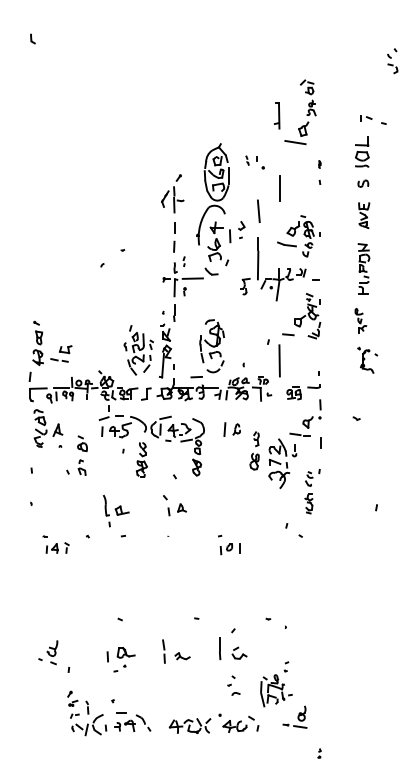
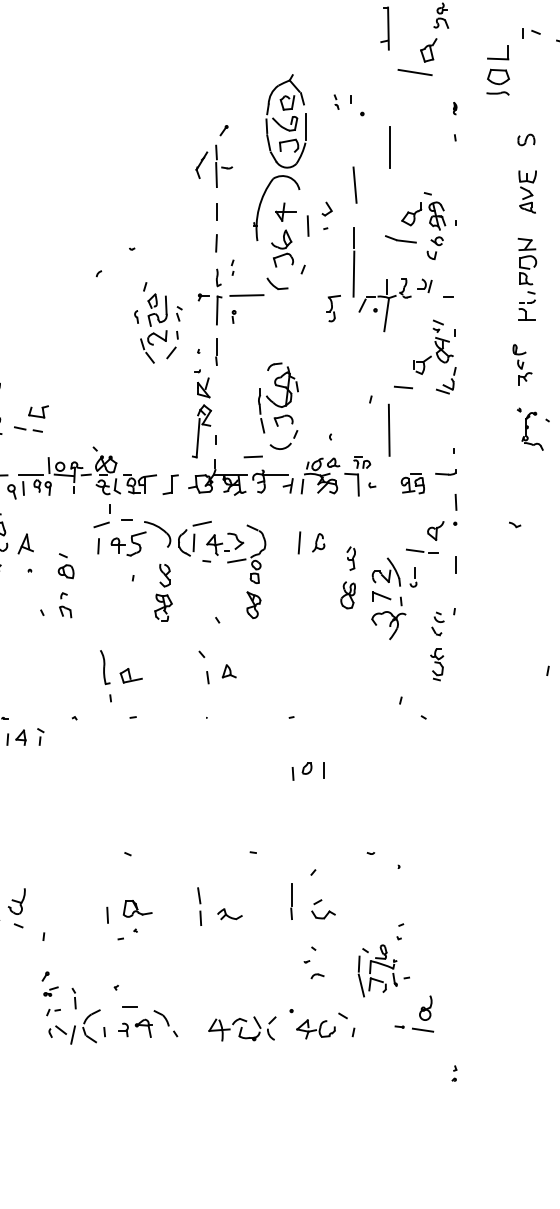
part: (362, 151) -> (498, 69), moved
part: (138, 350) -> (157, 323), moved
part: (229, 549) -> (307, 772), moved

